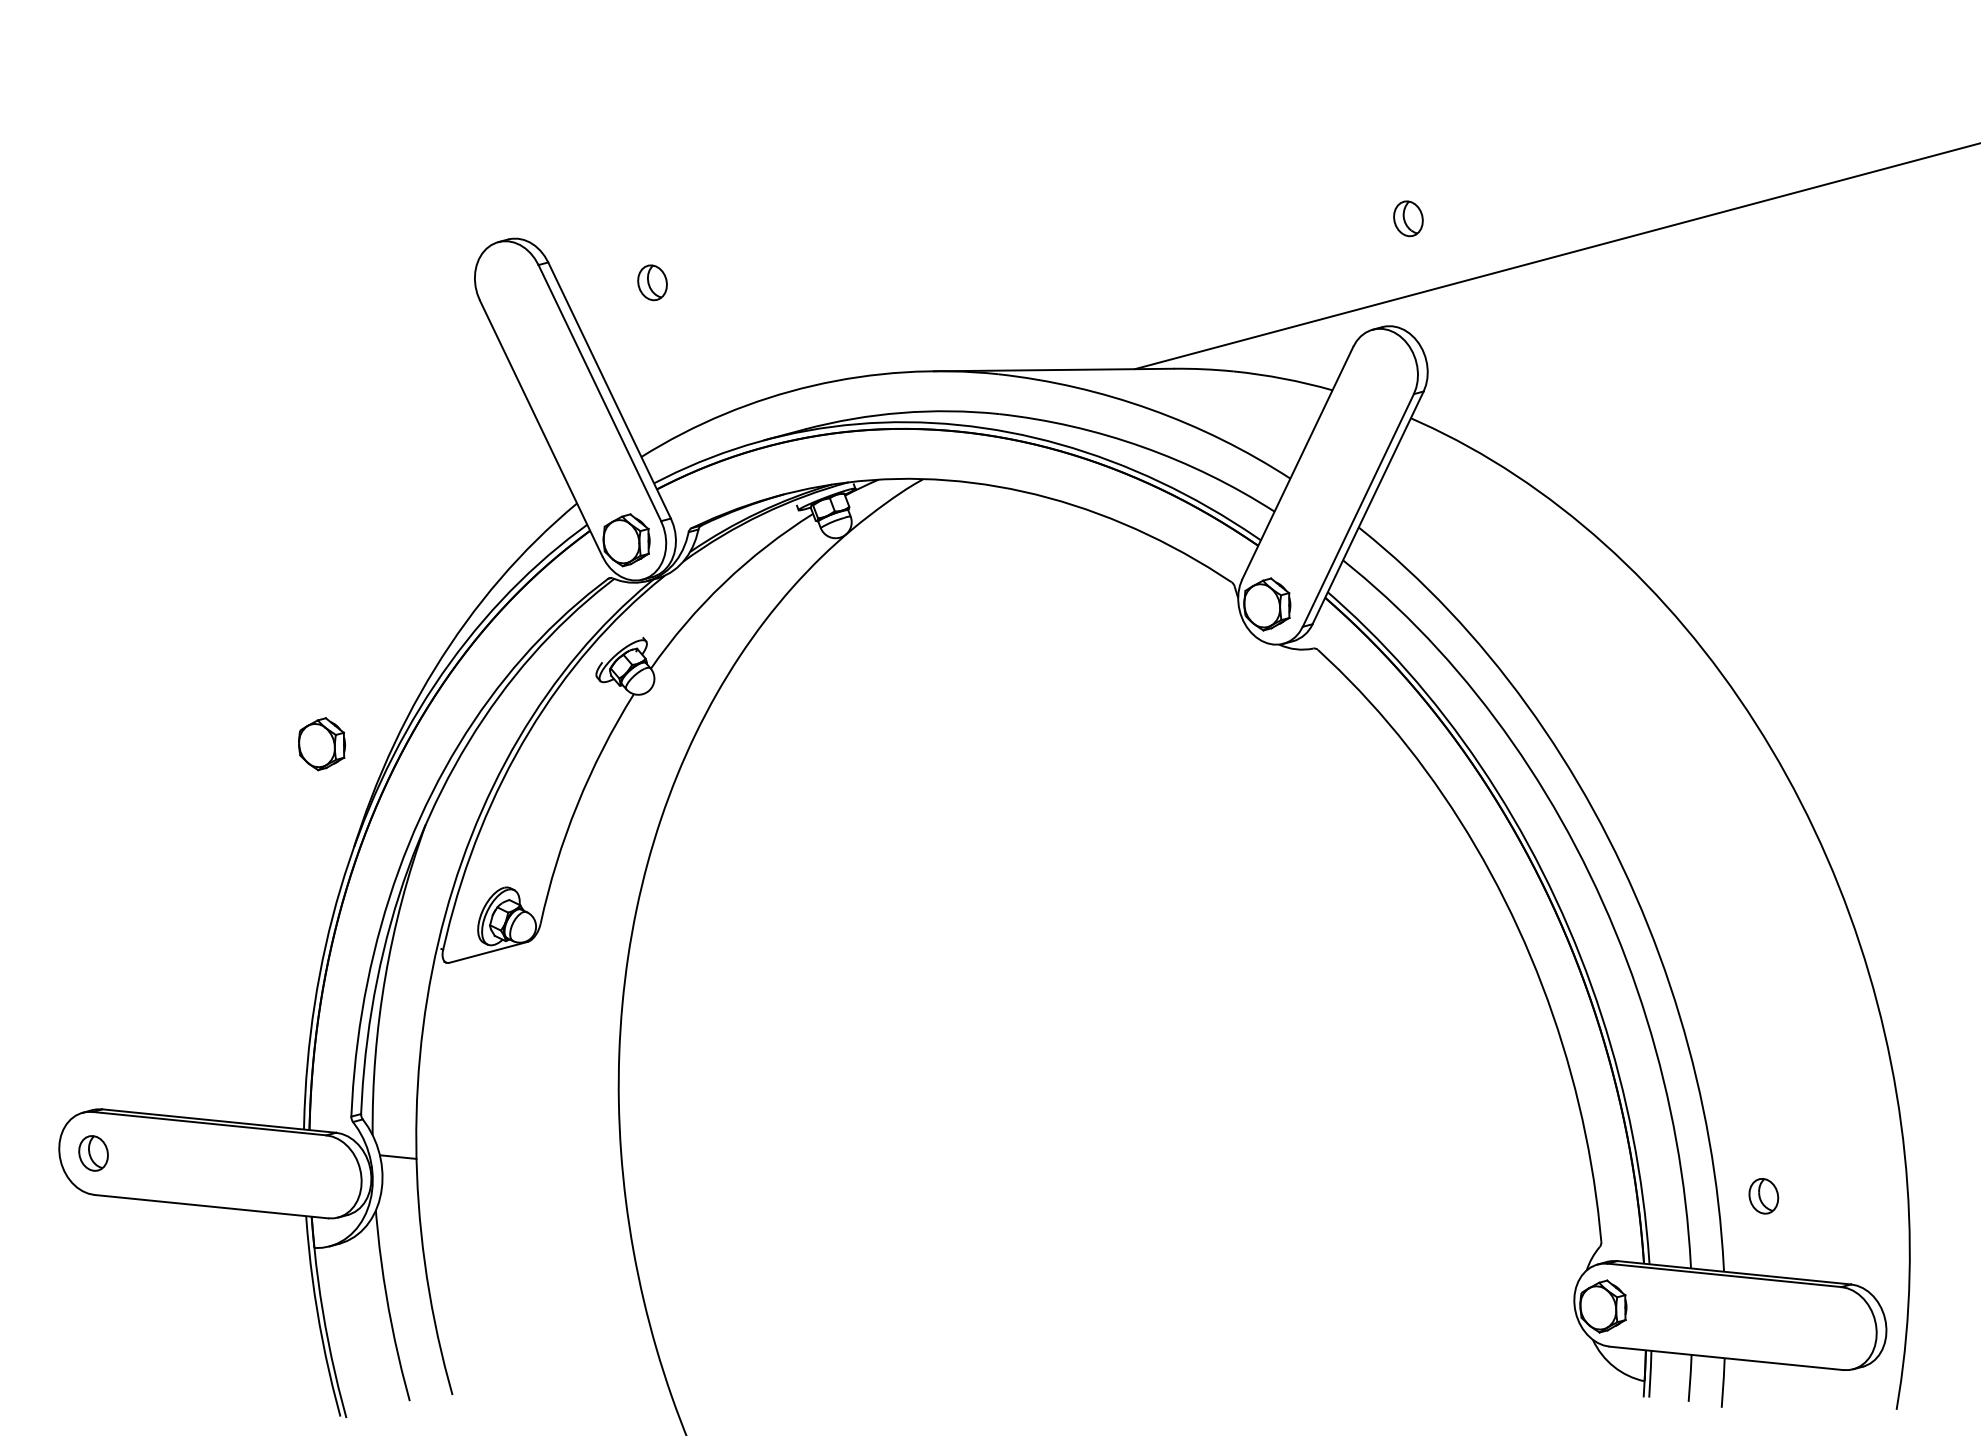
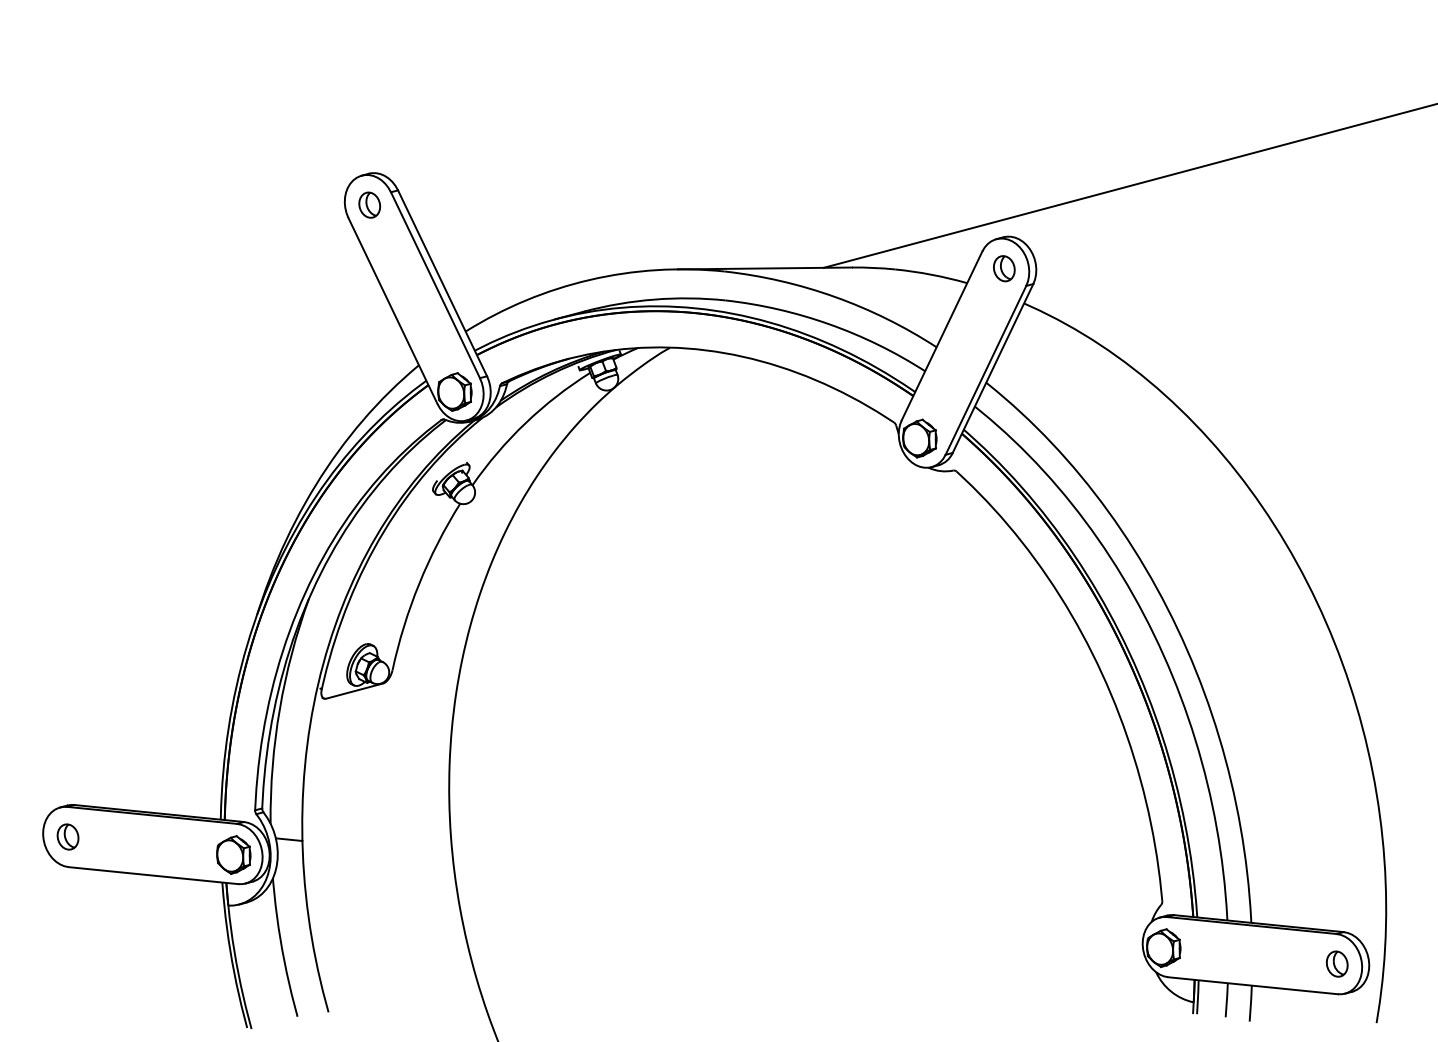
part: (1408, 218) -> (1004, 268), moved
part: (652, 281) -> (369, 204), moved
part: (321, 743) -> (233, 854), moved
part: (1762, 1195) -> (1336, 963), moved

